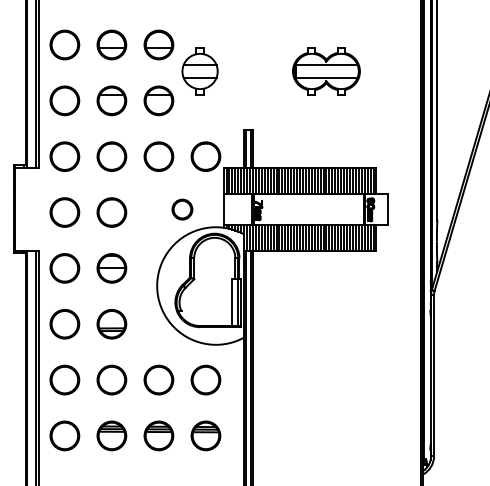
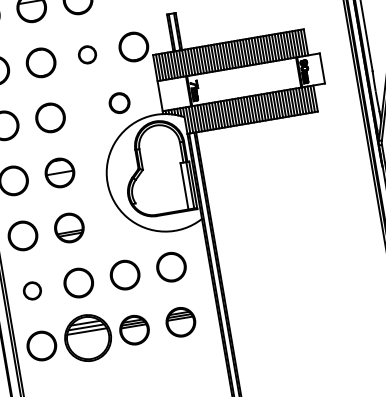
part: (158, 156) -> (87, 54), size x0.6
part: (64, 379) -> (31, 290), size x0.6
part: (111, 435) -> (87, 337), size x1.6

